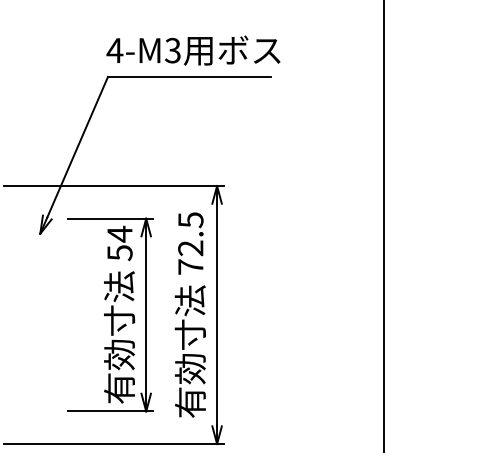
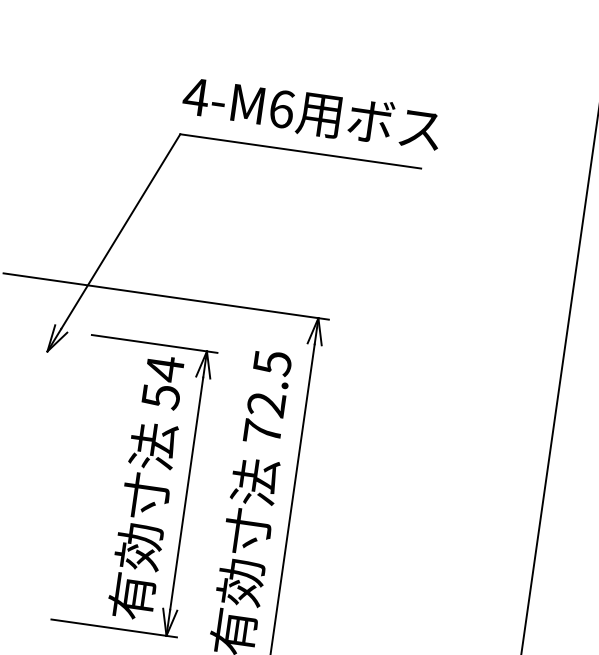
text: (172, 50) -> (281, 108), 4-M3 -> 4-M6

